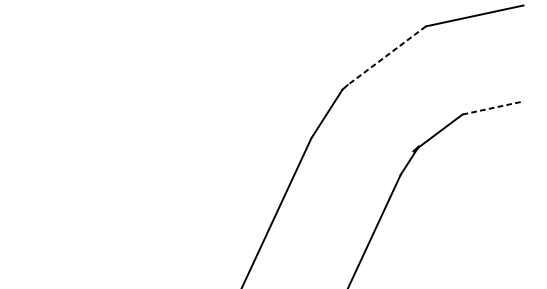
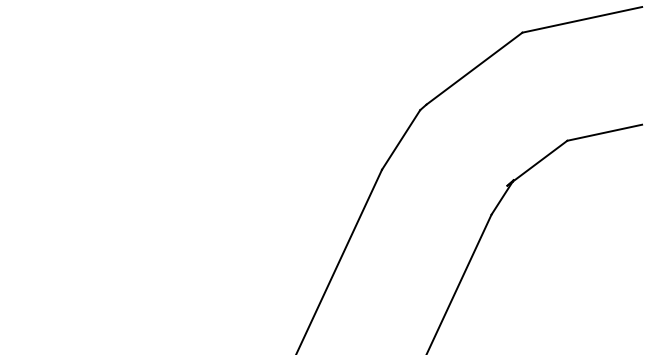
line: (386, 55) -> (474, 68), dashed -> solid
line: (493, 107) -> (605, 132), dashed -> solid

